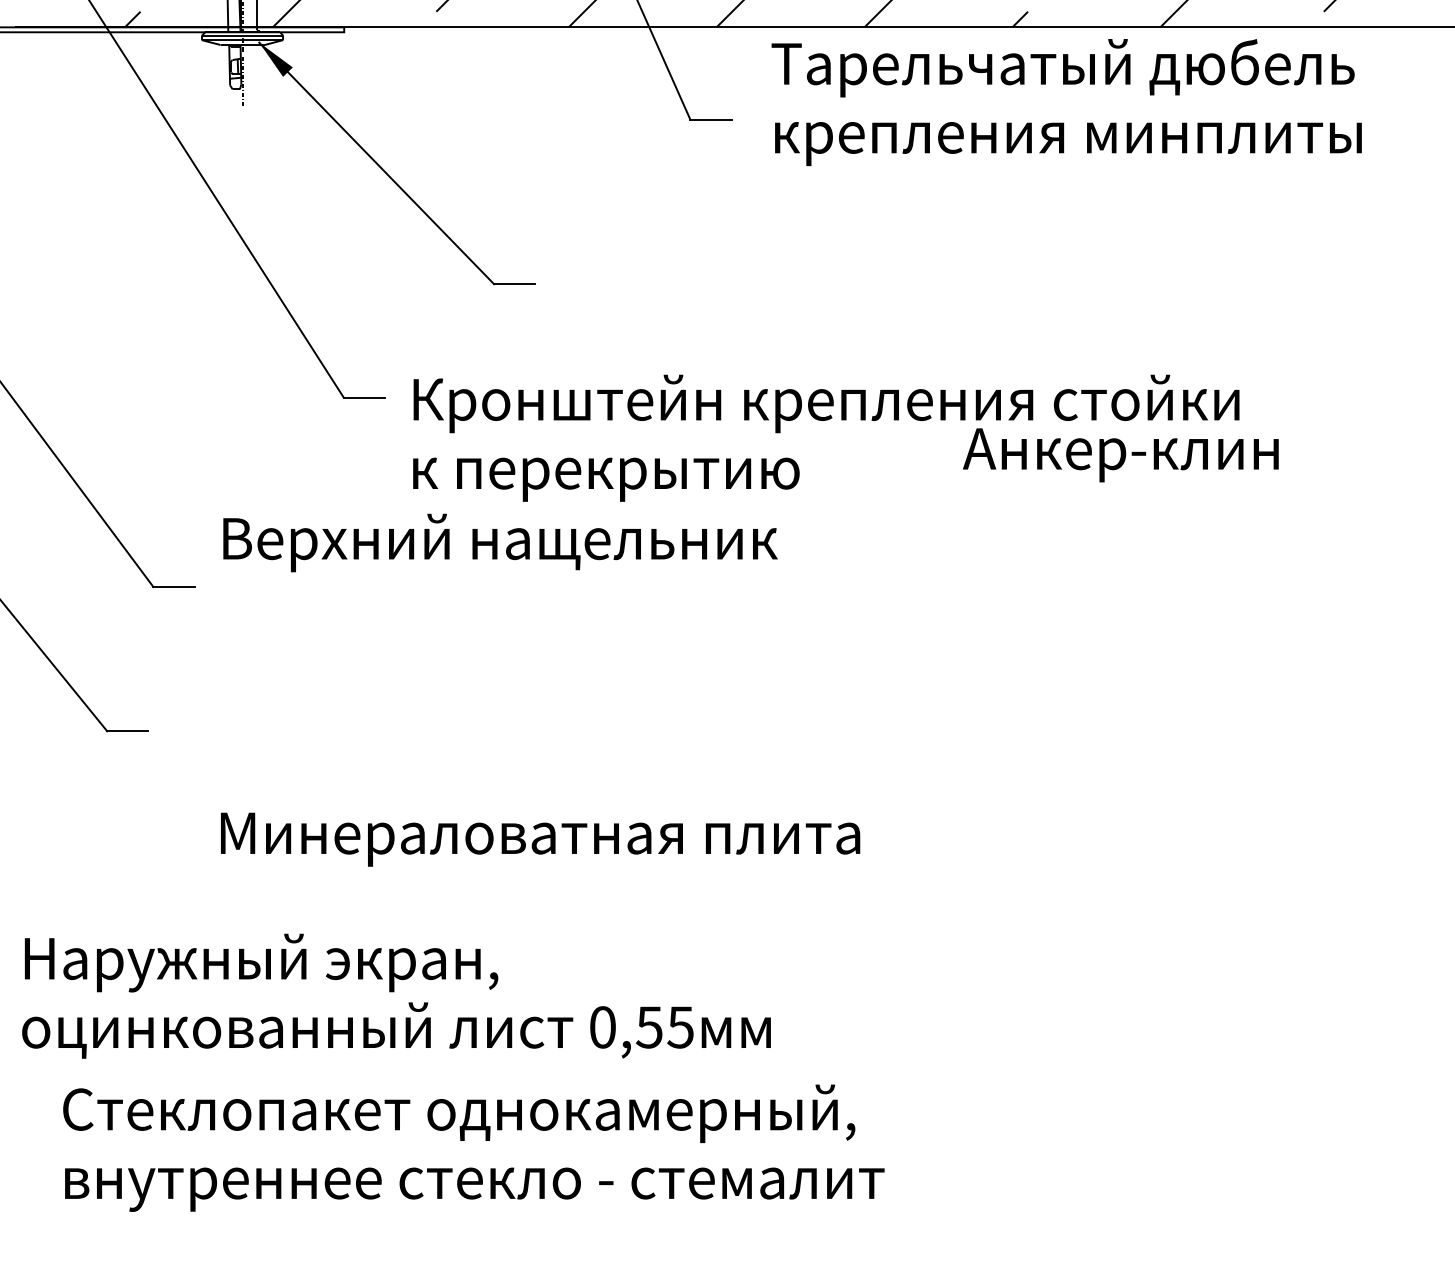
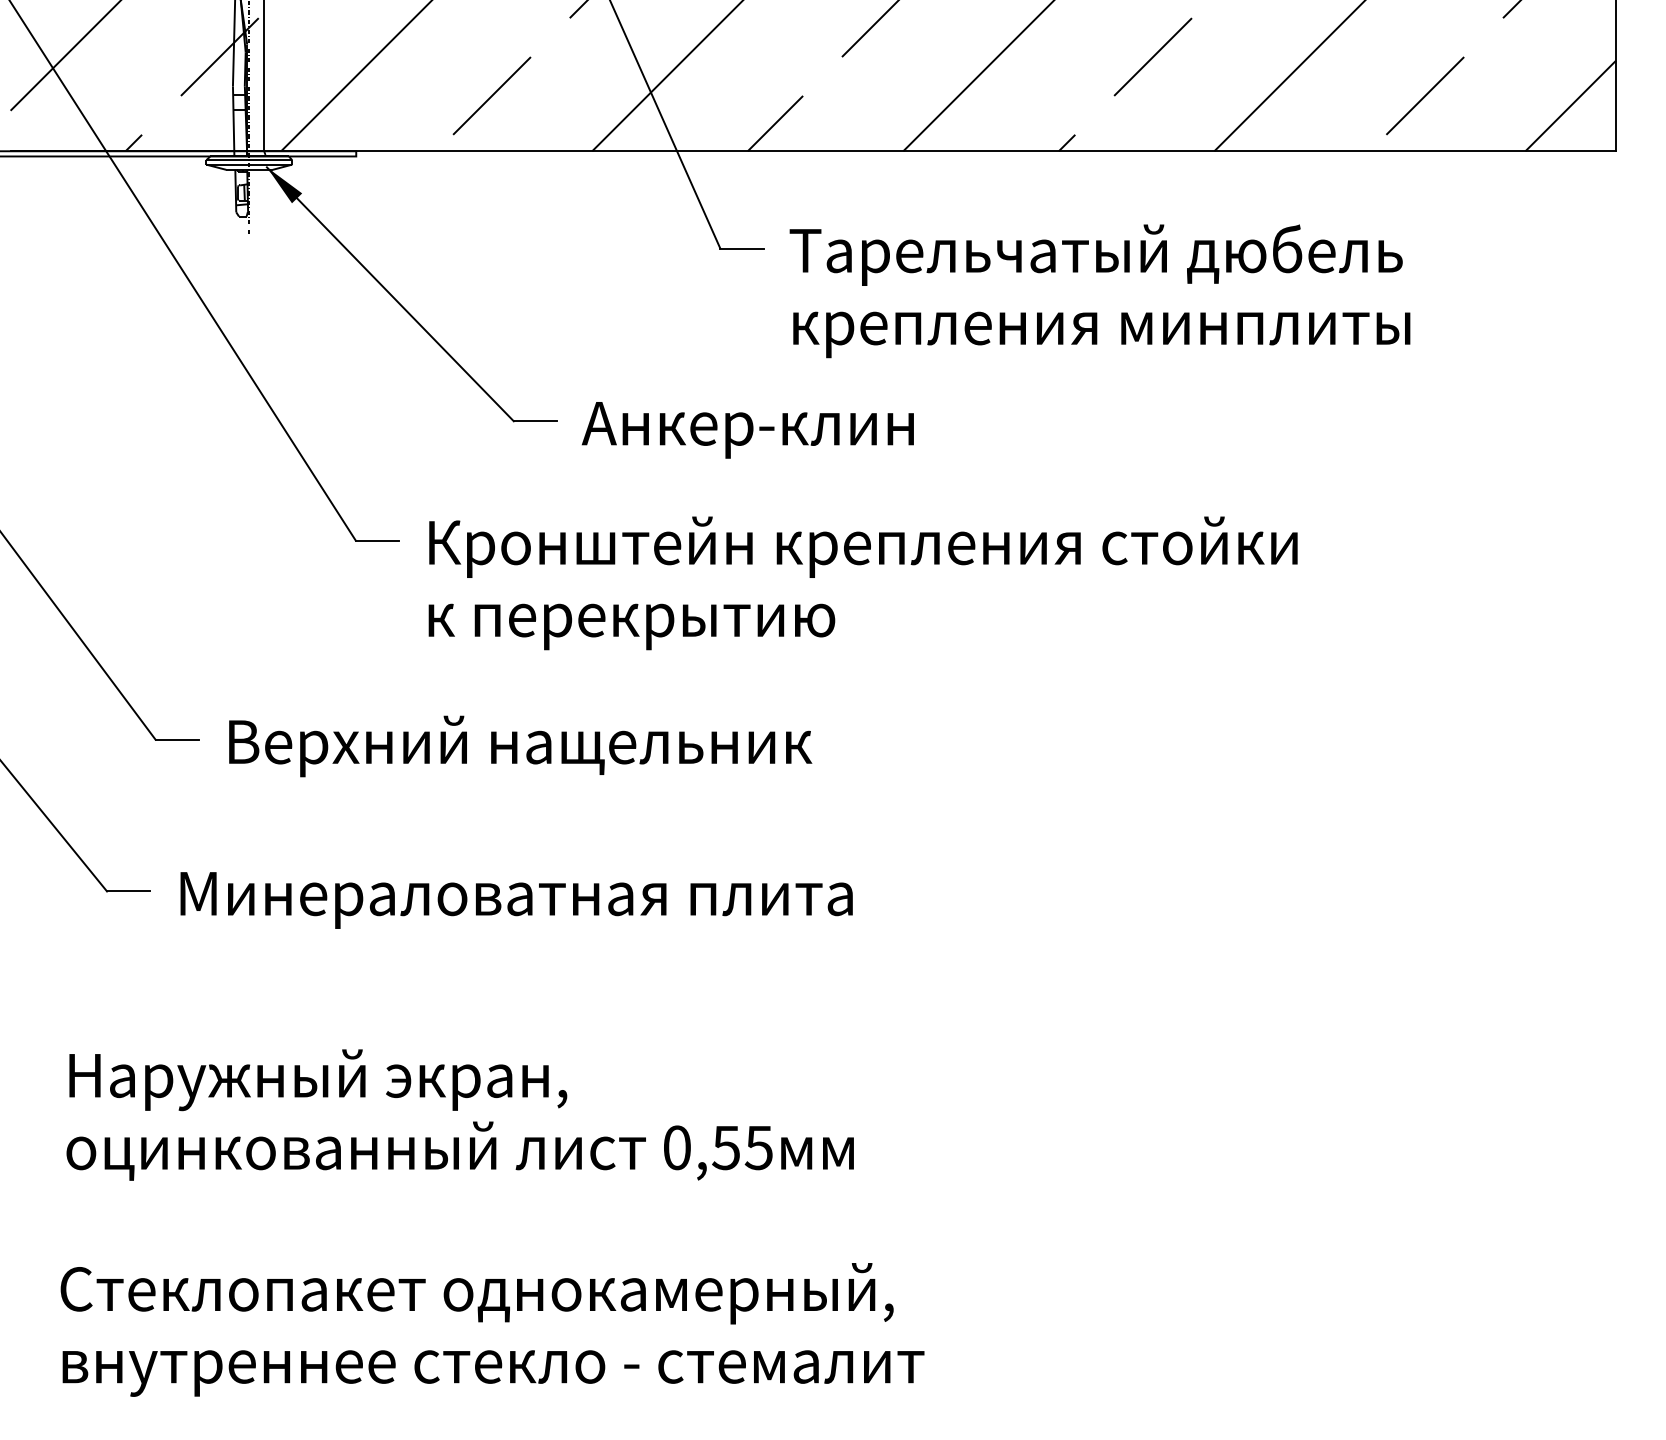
text: (1066, 102) -> (1099, 291), moved
text: (1120, 455) -> (747, 430), moved
text: (500, 543) -> (520, 746), moved
text: (540, 839) -> (516, 900), moved
text: (395, 995) -> (459, 1114), moved

